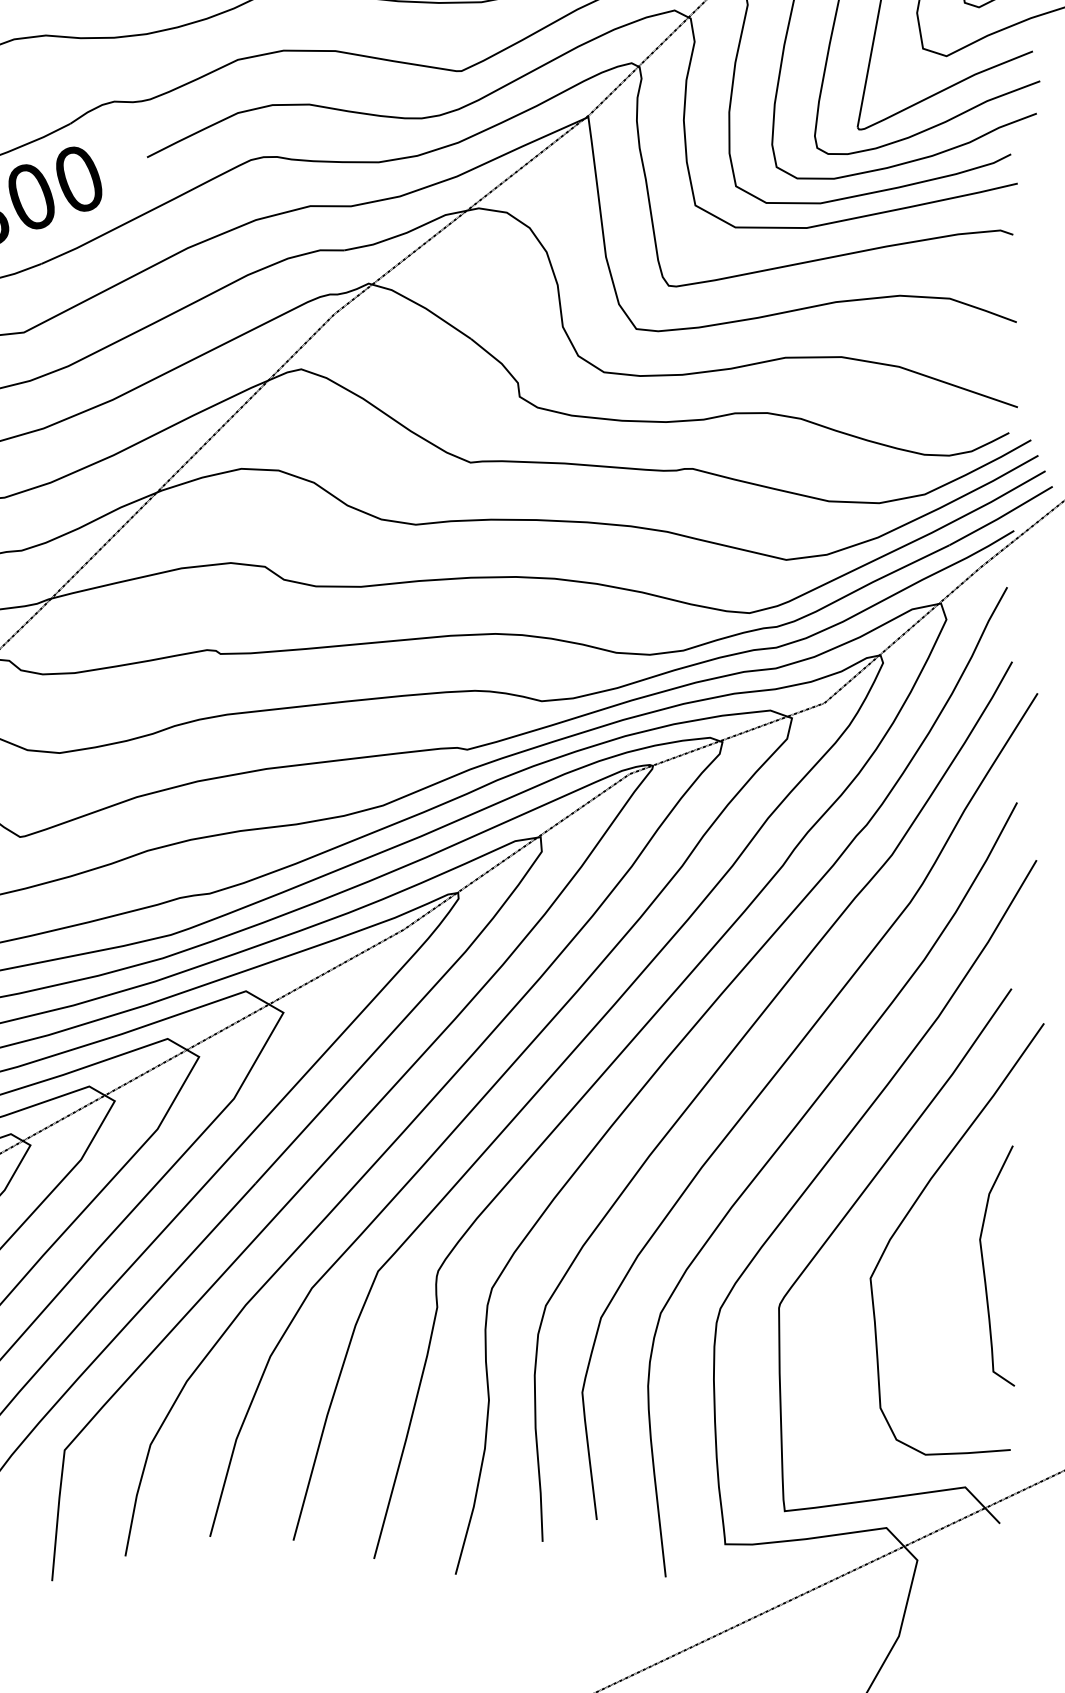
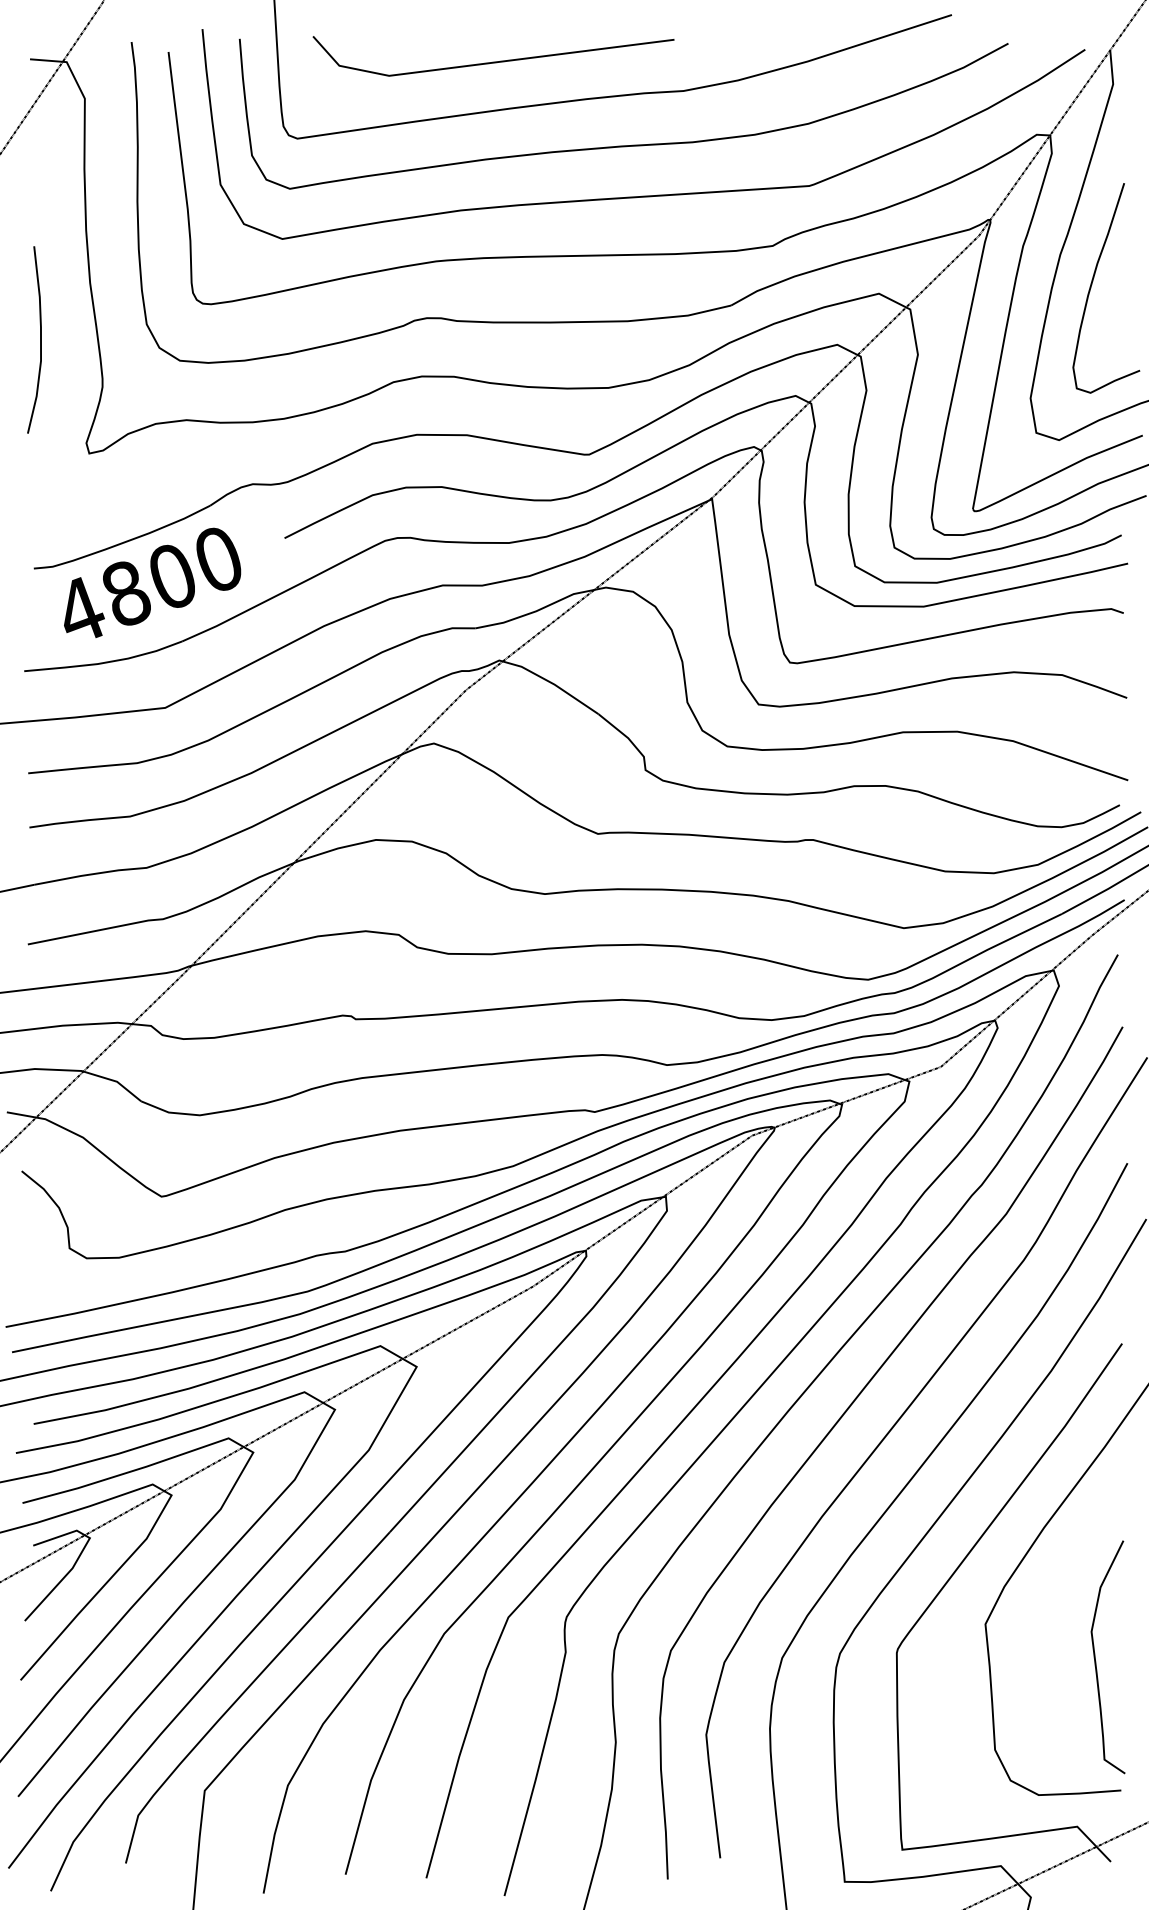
curve: (985, 1270) -> (1096, 1661), moved

